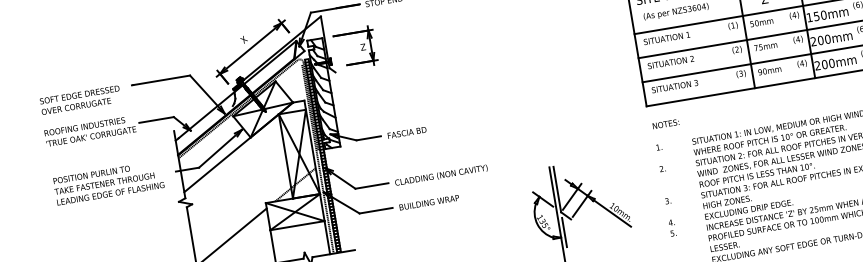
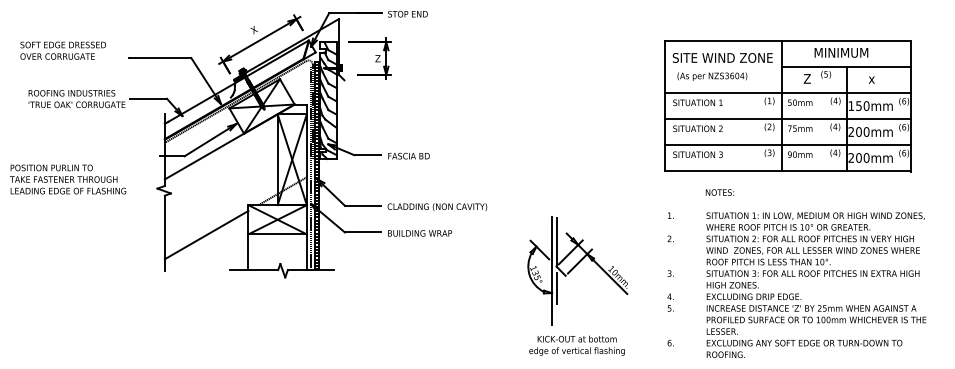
text: (79, 100) -> (62, 50), moved
text: (665, 124) -> (719, 192), moved
text: (109, 182) -> (68, 179), moved

